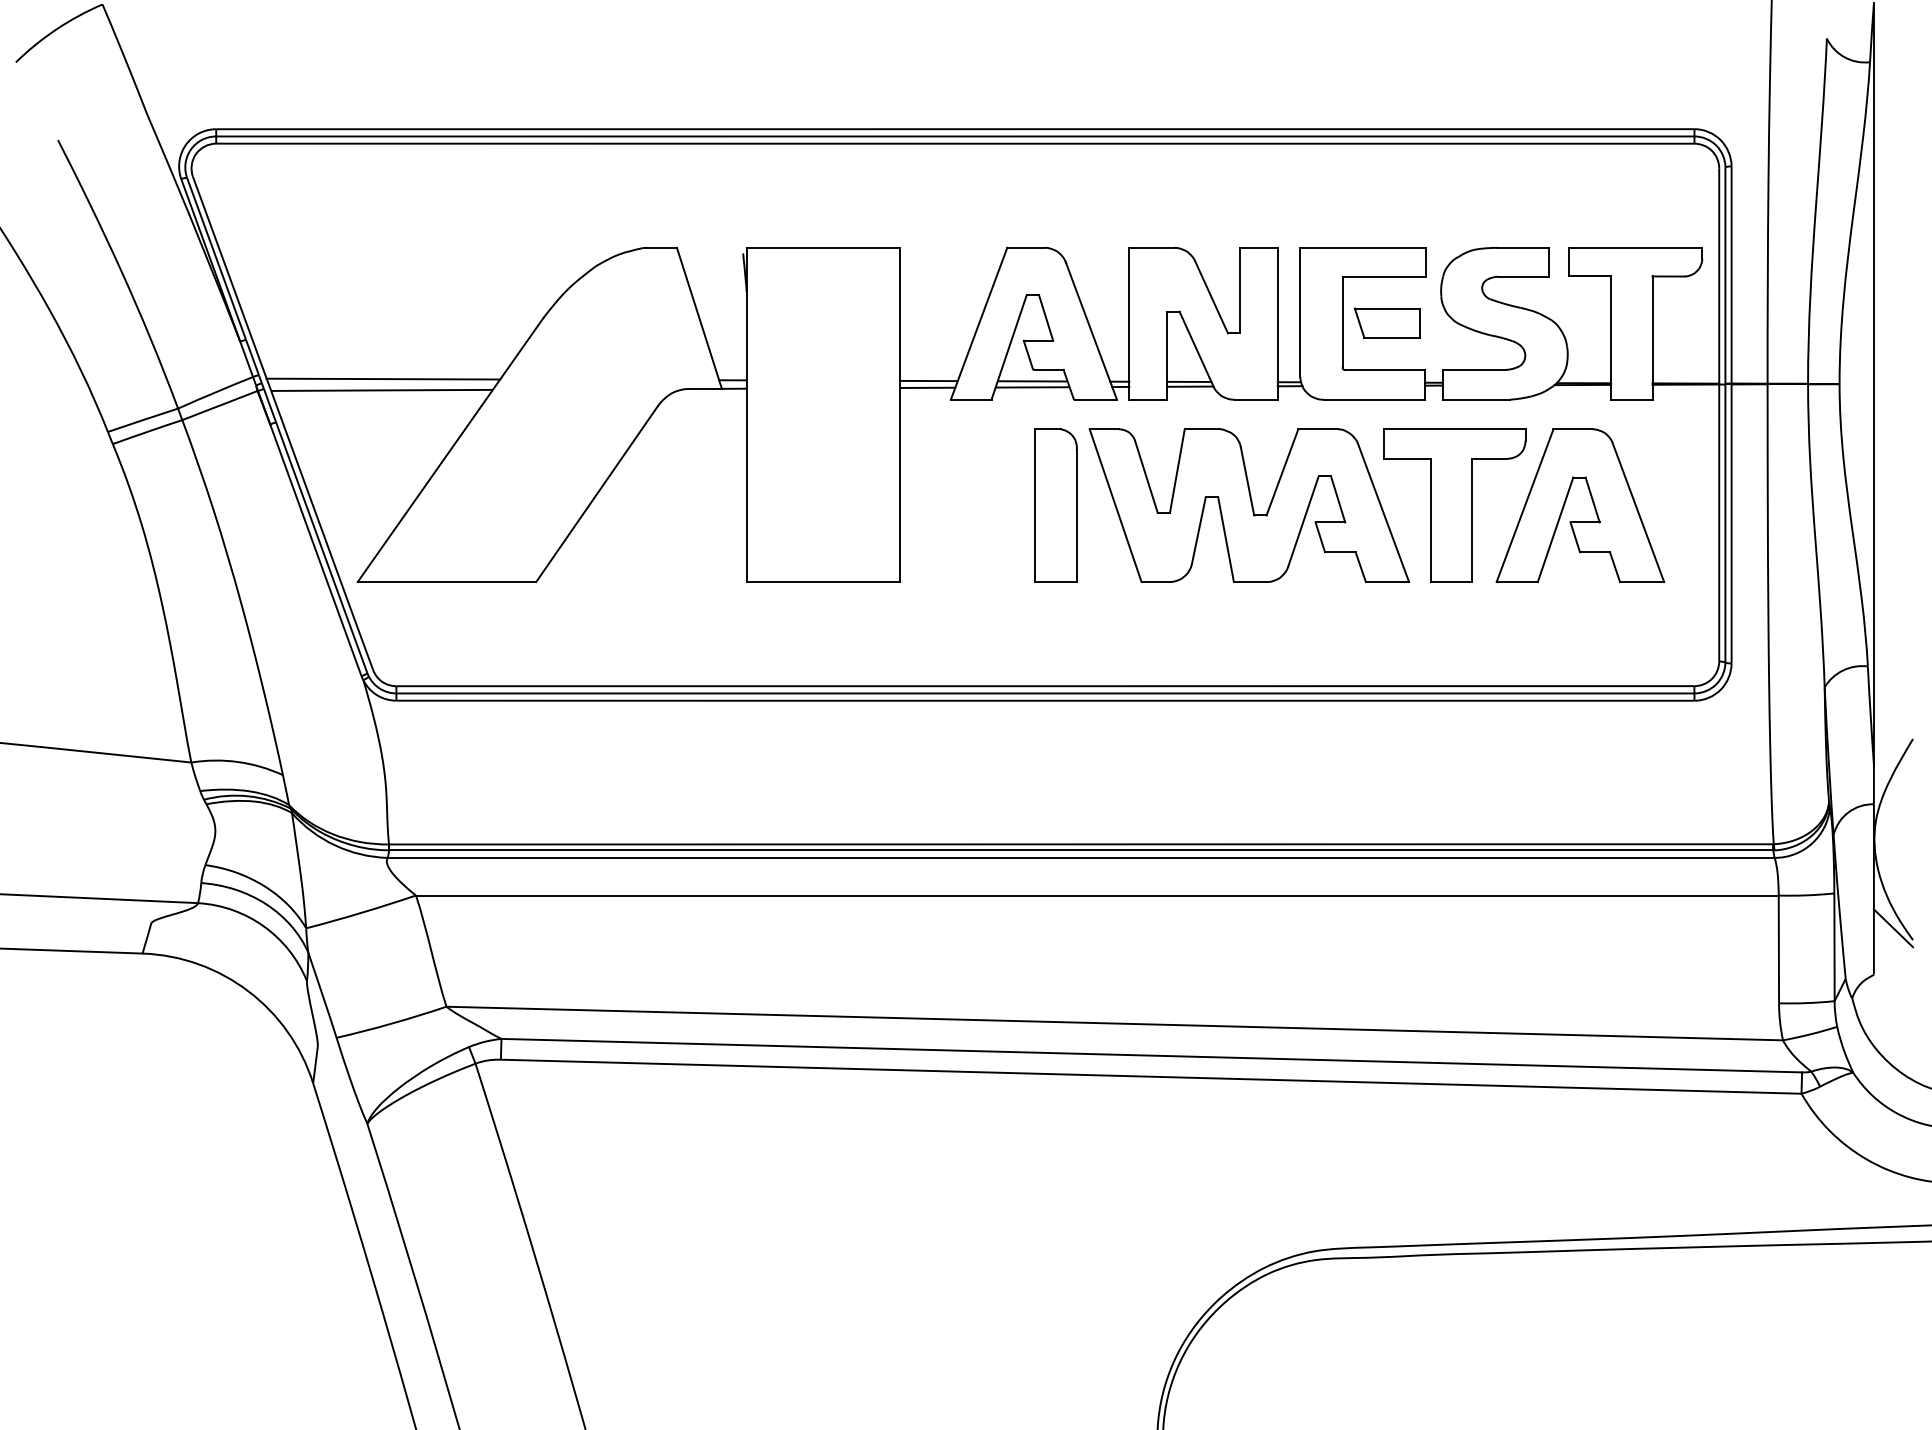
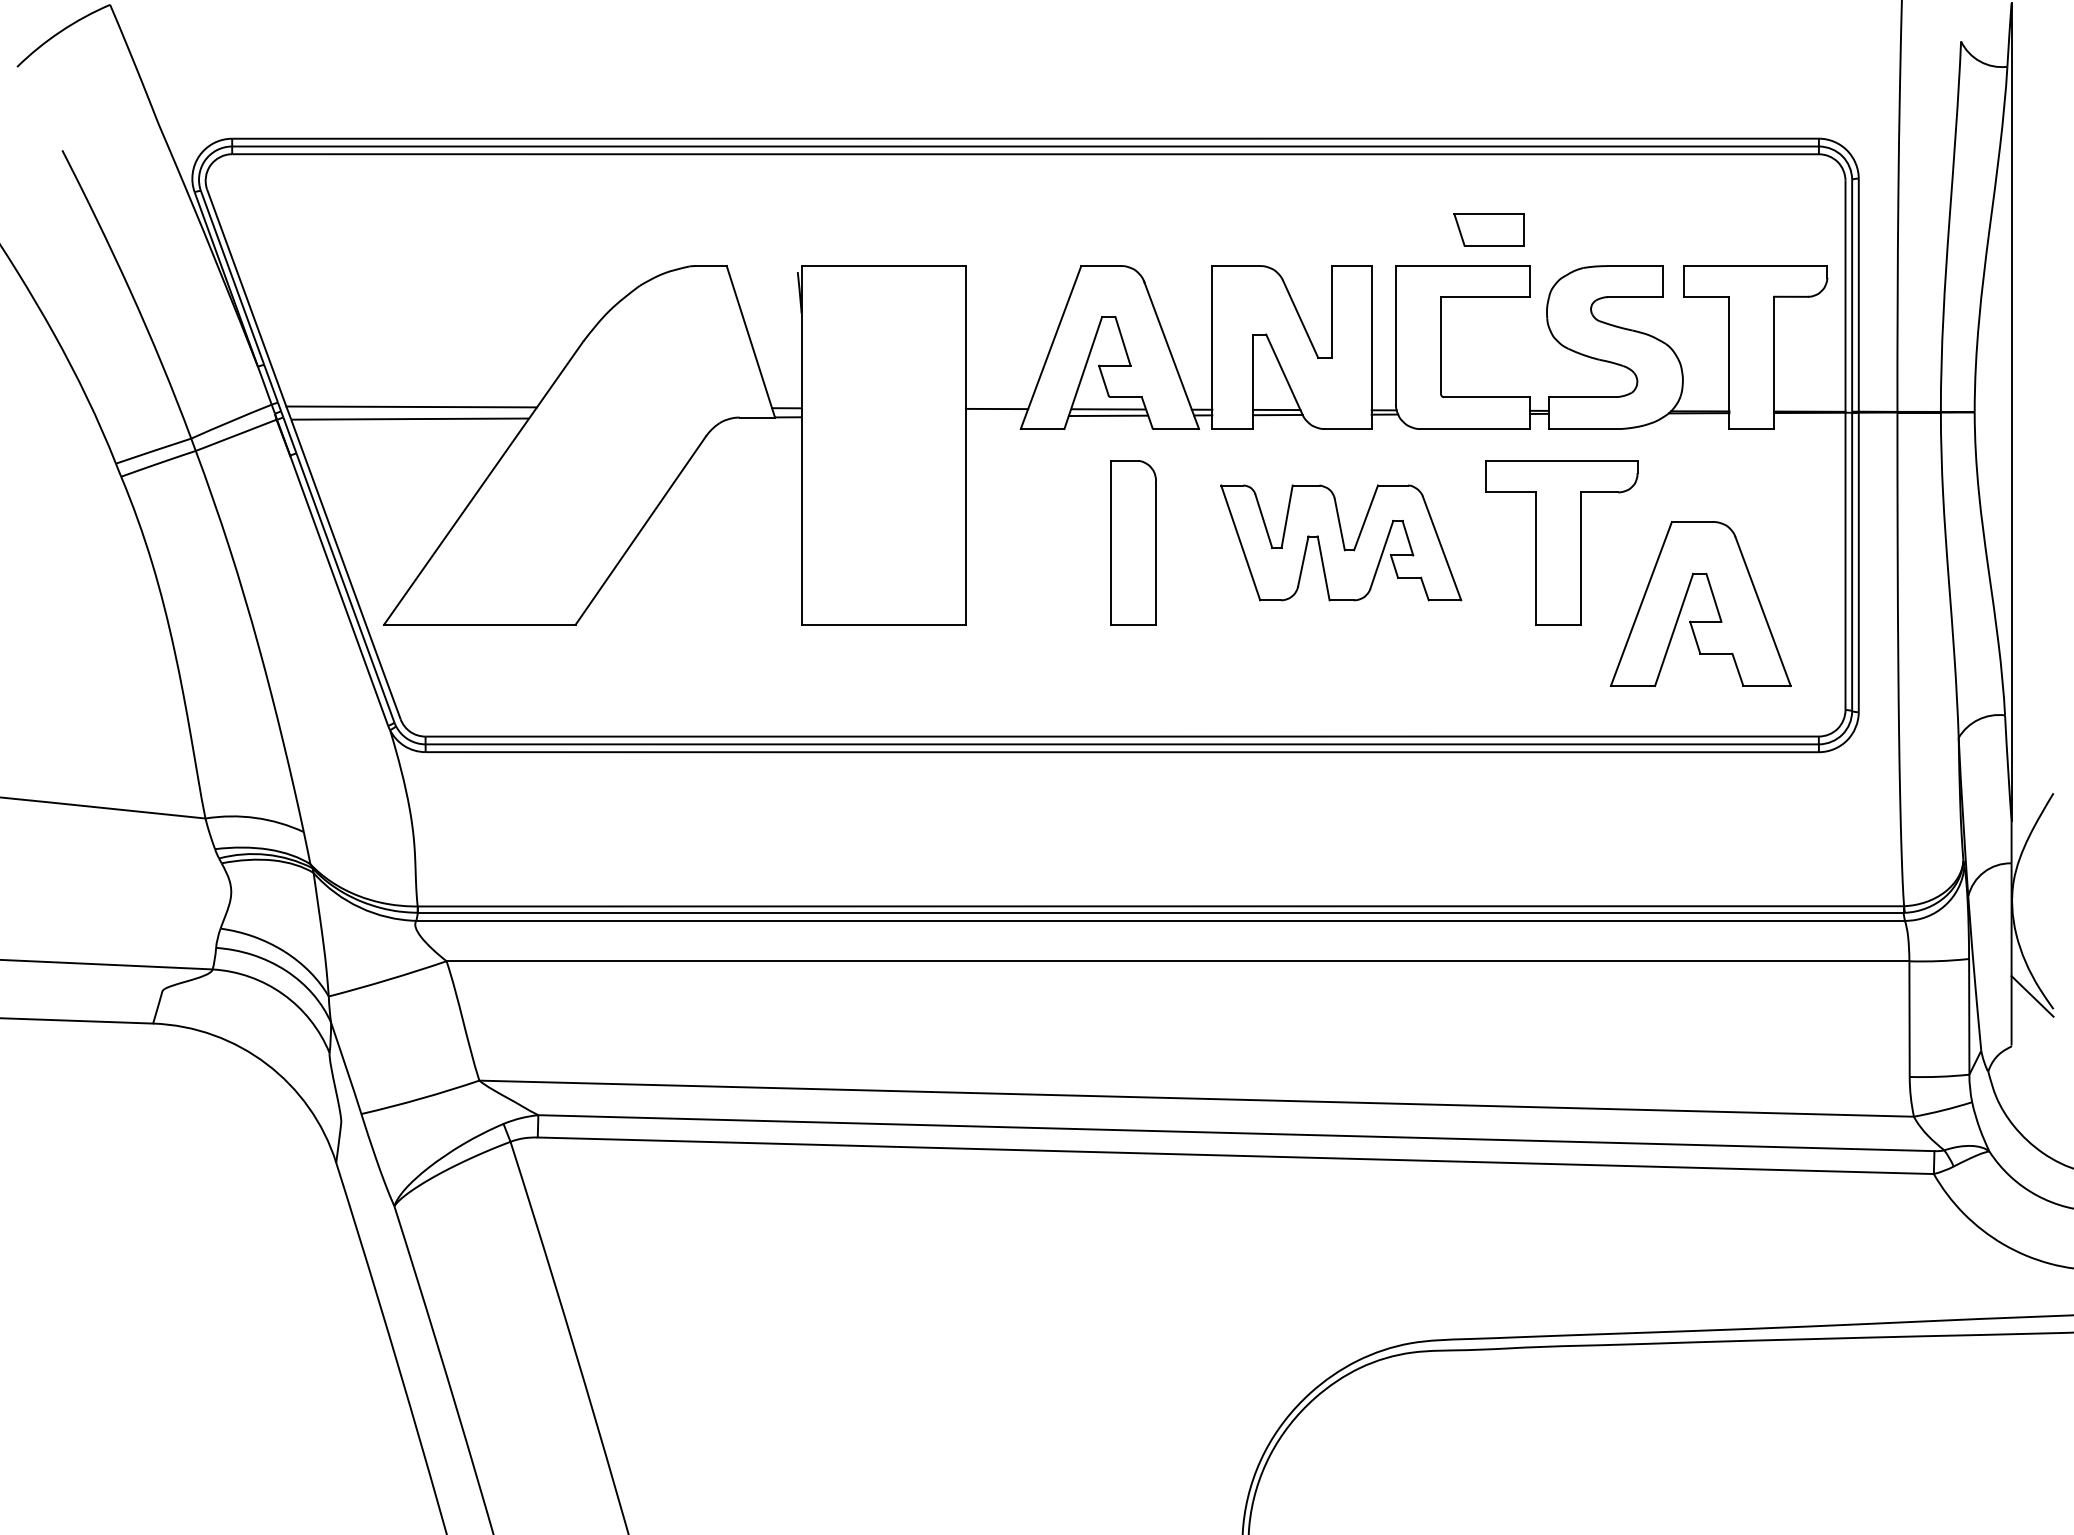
part: (1386, 322) -> (1488, 229), moved
line: (927, 387) -> (995, 415), removed
part: (1591, 500) -> (1712, 598), moved
part: (1249, 505) -> (1341, 542), size x0.7

